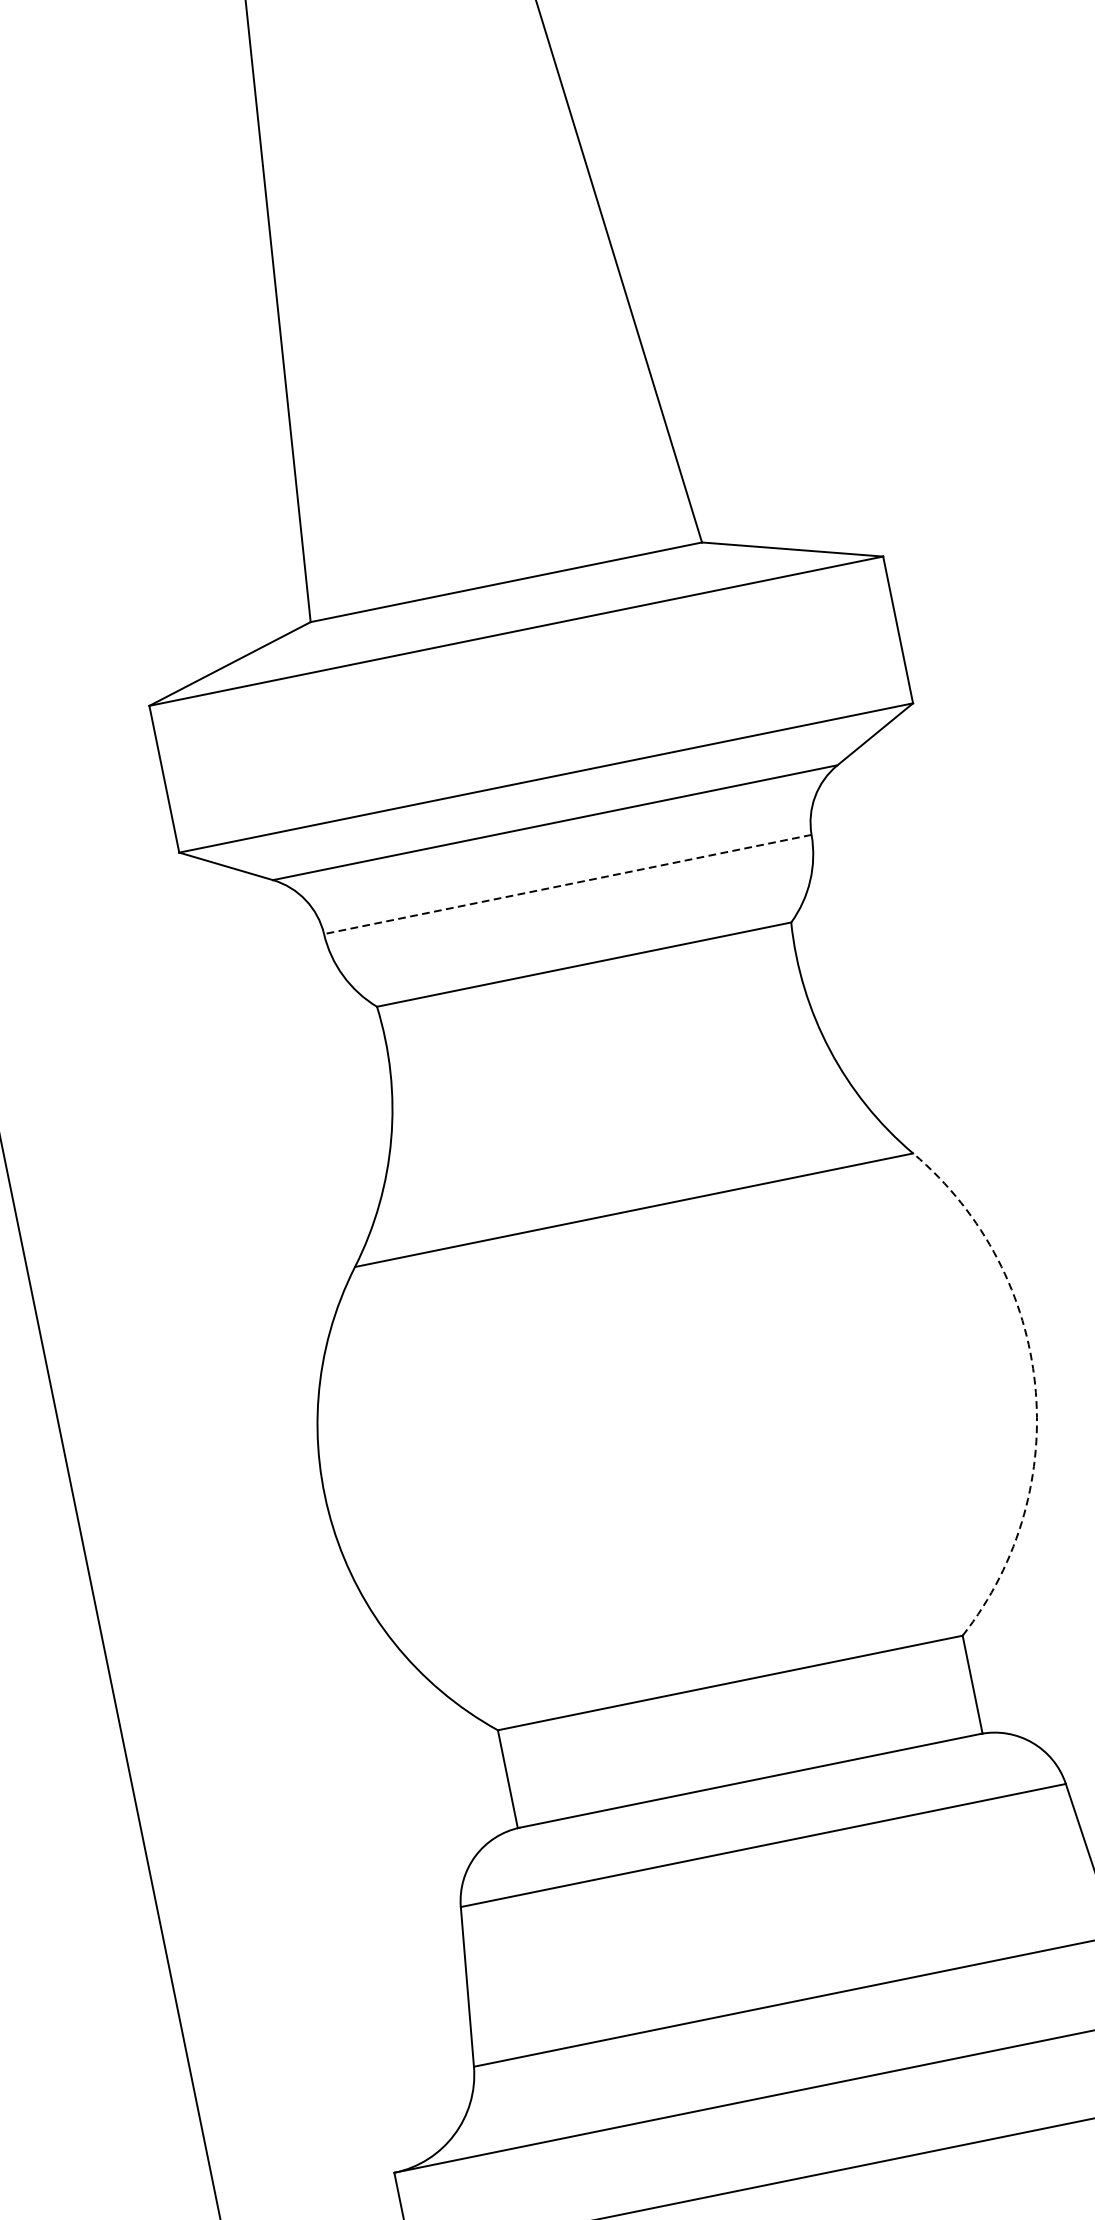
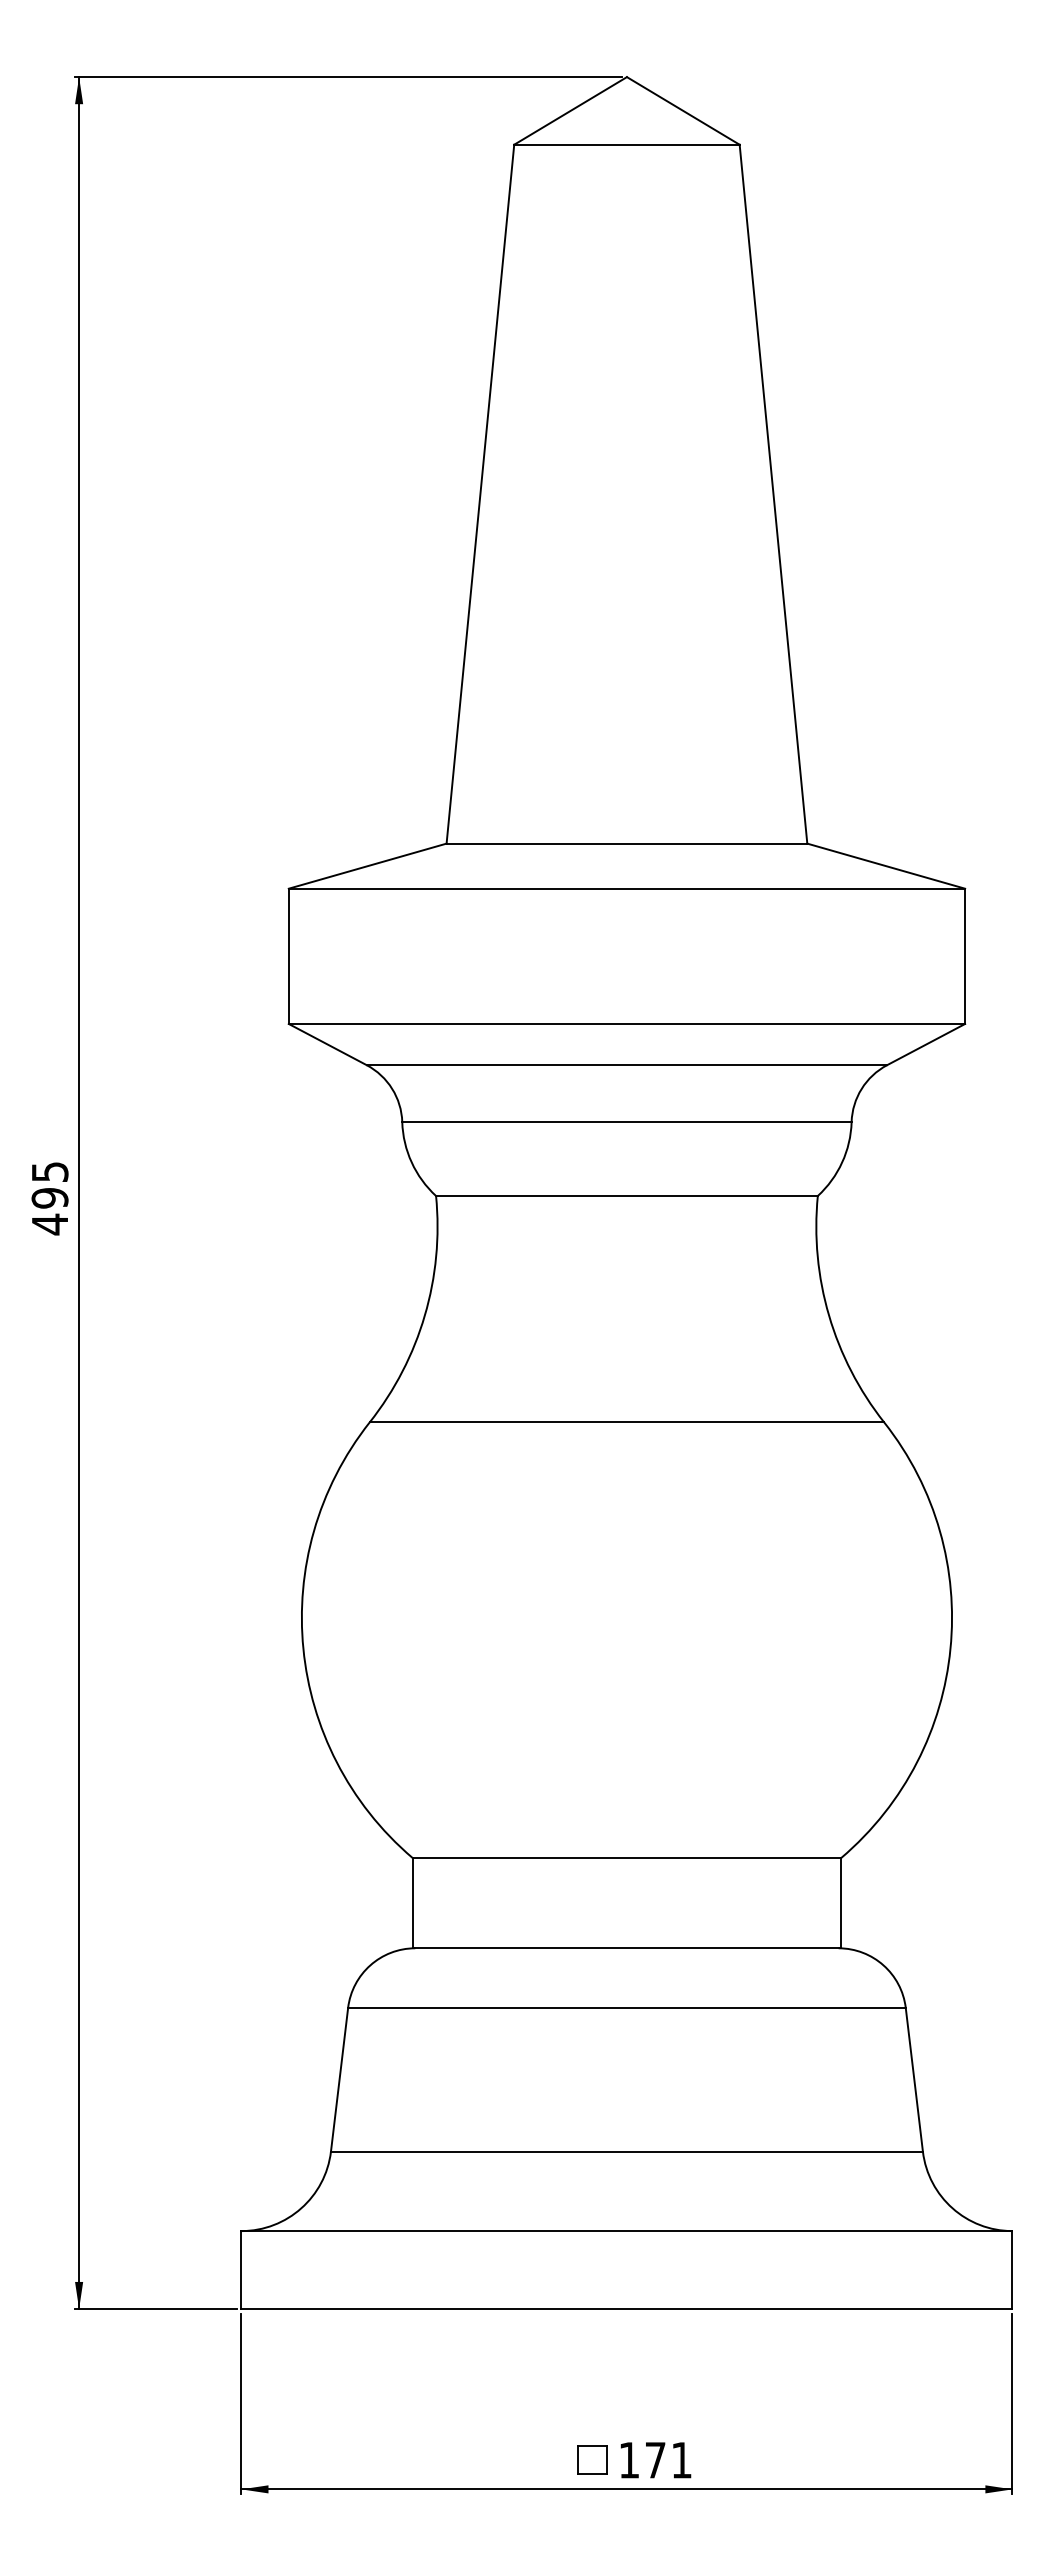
line: (567, 884) -> (626, 1122), dashed -> solid
arc: (1035, 1384) -> (950, 1648), dashed -> solid

